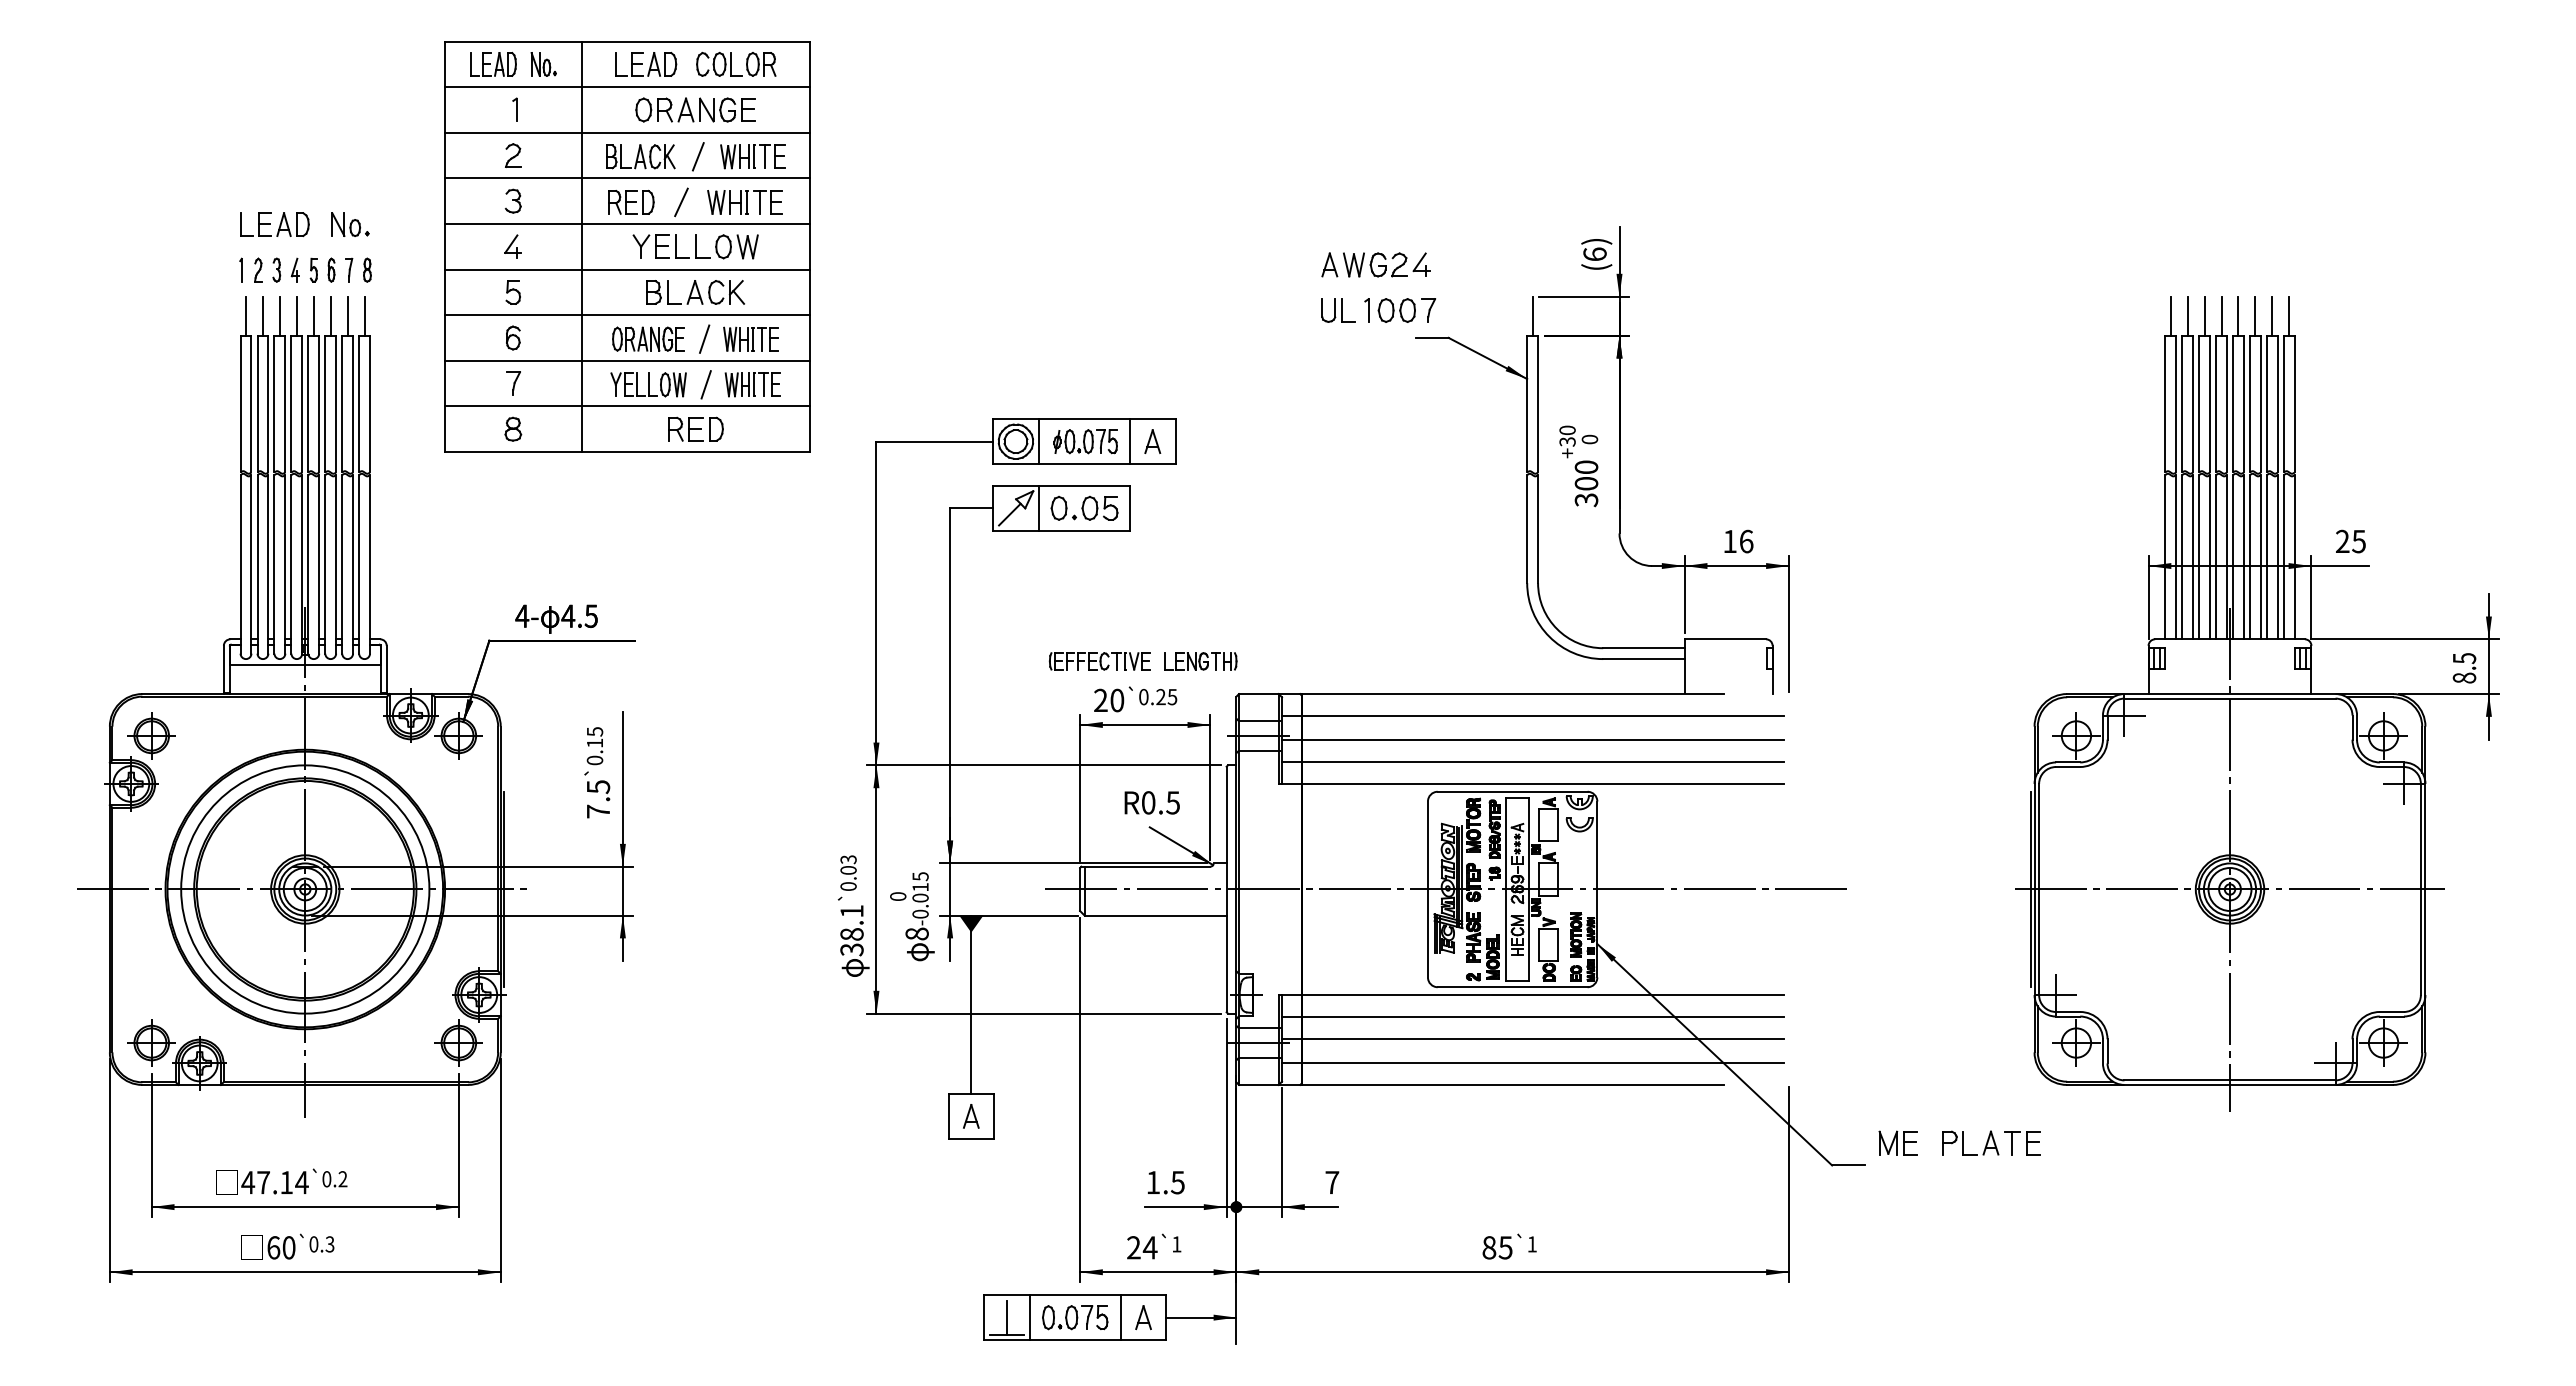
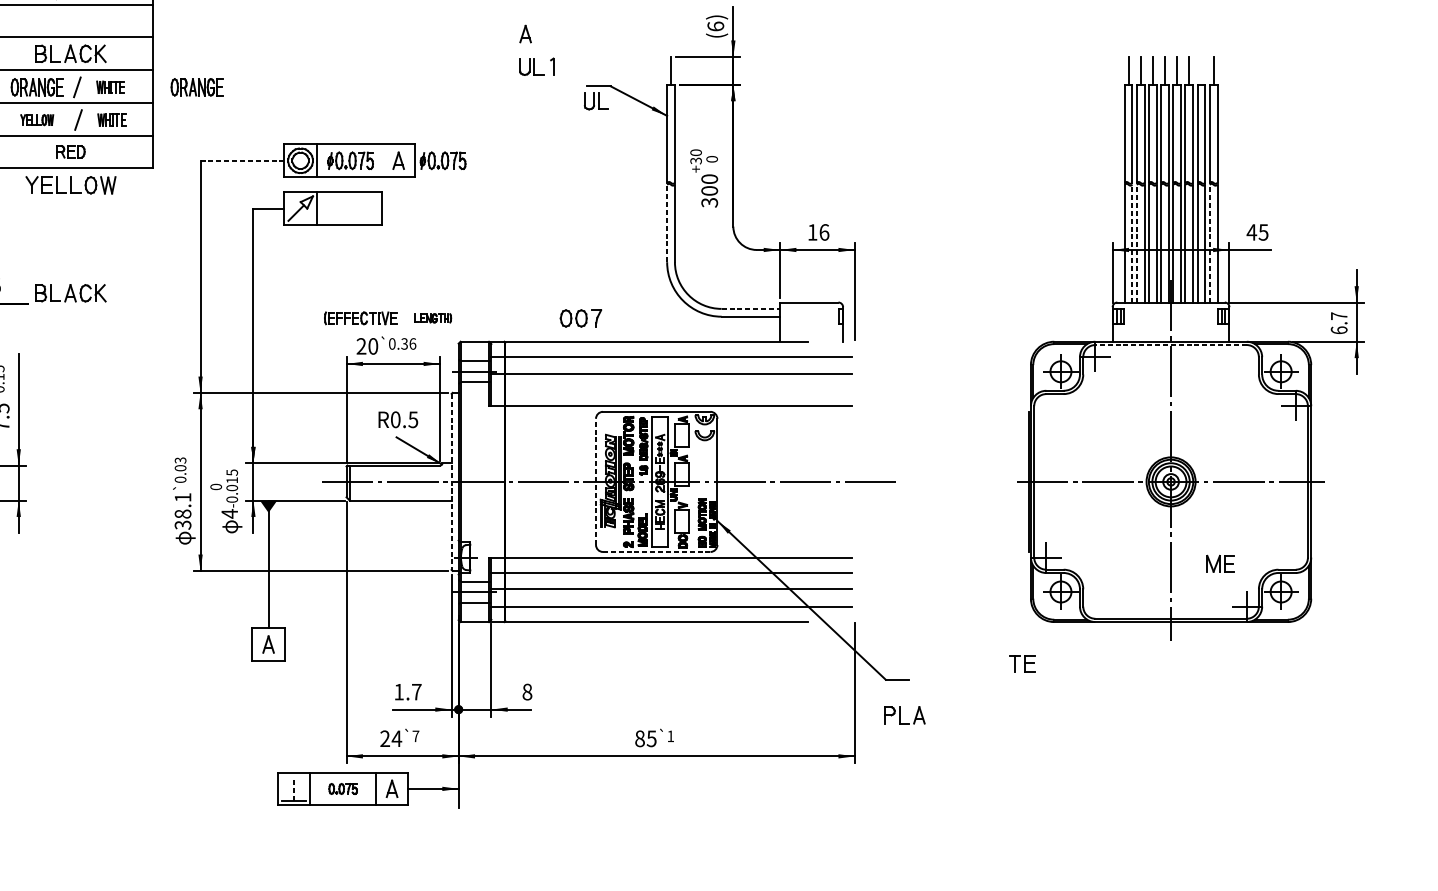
part: (695, 246) -> (70, 185), moved
part: (1386, 264) -> (566, 33), removed
part: (1406, 310) -> (580, 318), moved
line: (2272, 315) -> (1201, 70), removed
part: (750, 338) -> (110, 86), size x0.7
part: (871, 338) -> (197, 86), added
part: (1428, 358) -> (596, 101), added
part: (648, 384) -> (37, 119), size x0.6
part: (752, 384) -> (111, 119), size x0.7
part: (695, 428) -> (70, 151), size x0.7
line: (935, 441) -> (242, 160), solid -> dashed
line: (1129, 441) -> (382, 160), removed
part: (1214, 441) -> (442, 160), added
part: (1084, 507) -> (349, 208), removed
line: (1527, 529) -> (667, 223), solid -> dashed
text: (2342, 540) -> (1251, 231), 25 -> 45
line: (2176, 556) -> (1132, 243), solid -> dashed
line: (2182, 556) -> (1137, 243), solid -> dashed
line: (2283, 556) -> (1209, 243), solid -> dashed
part: (695, 626) -> (70, 293), added
line: (1643, 648) -> (750, 309), solid -> dashed
part: (1200, 661) -> (432, 318), size x0.7
text: (2464, 668) -> (1339, 323), 8.5 -> 6.7
text: (1166, 696) -> (408, 343), 0.25 -> 0.36
line: (2230, 698) -> (1171, 344), solid -> dashed
line: (1533, 762) -> (671, 390), removed
line: (1226, 889) -> (451, 481), solid -> dashed
line: (1427, 889) -> (595, 481), solid -> dashed
text: (916, 934) -> (229, 514), 8 -> 4
line: (1512, 987) -> (656, 552), solid -> dashed
part: (1897, 1142) -> (1220, 563), moved
part: (1963, 1142) -> (899, 714), moved
text: (1177, 1182) -> (416, 691), 1.5 -> 1.7
text: (1332, 1182) -> (527, 691), 7 -> 8
text: (1176, 1244) -> (415, 736), 1 -> 7
line: (1006, 1317) -> (293, 788), solid -> dashed
part: (1075, 1317) -> (343, 788), size x0.6

